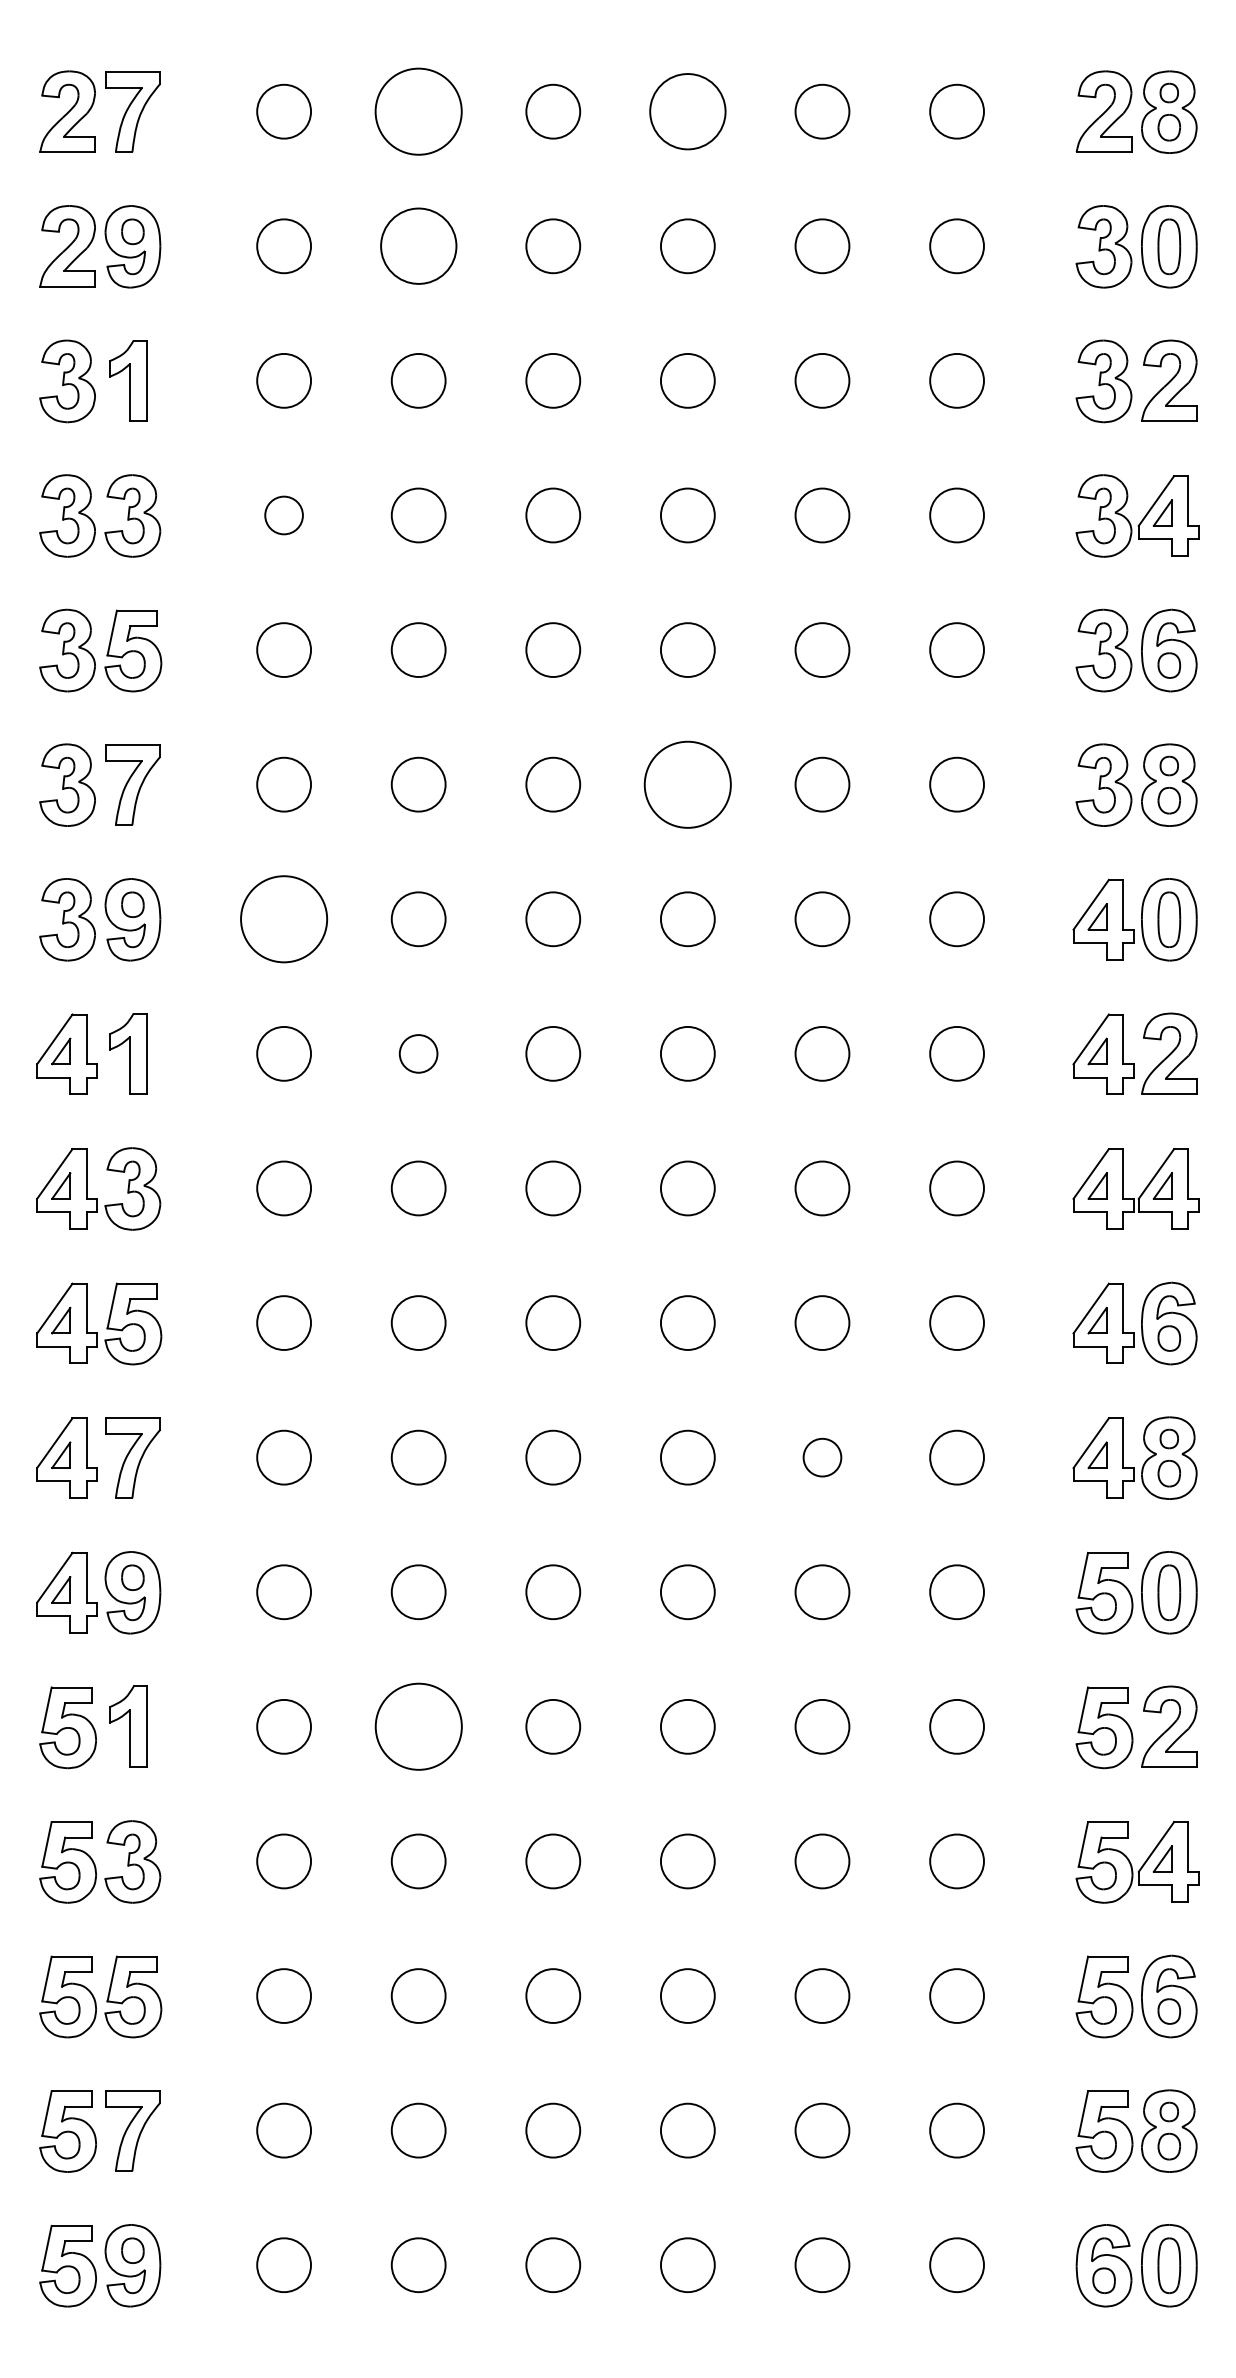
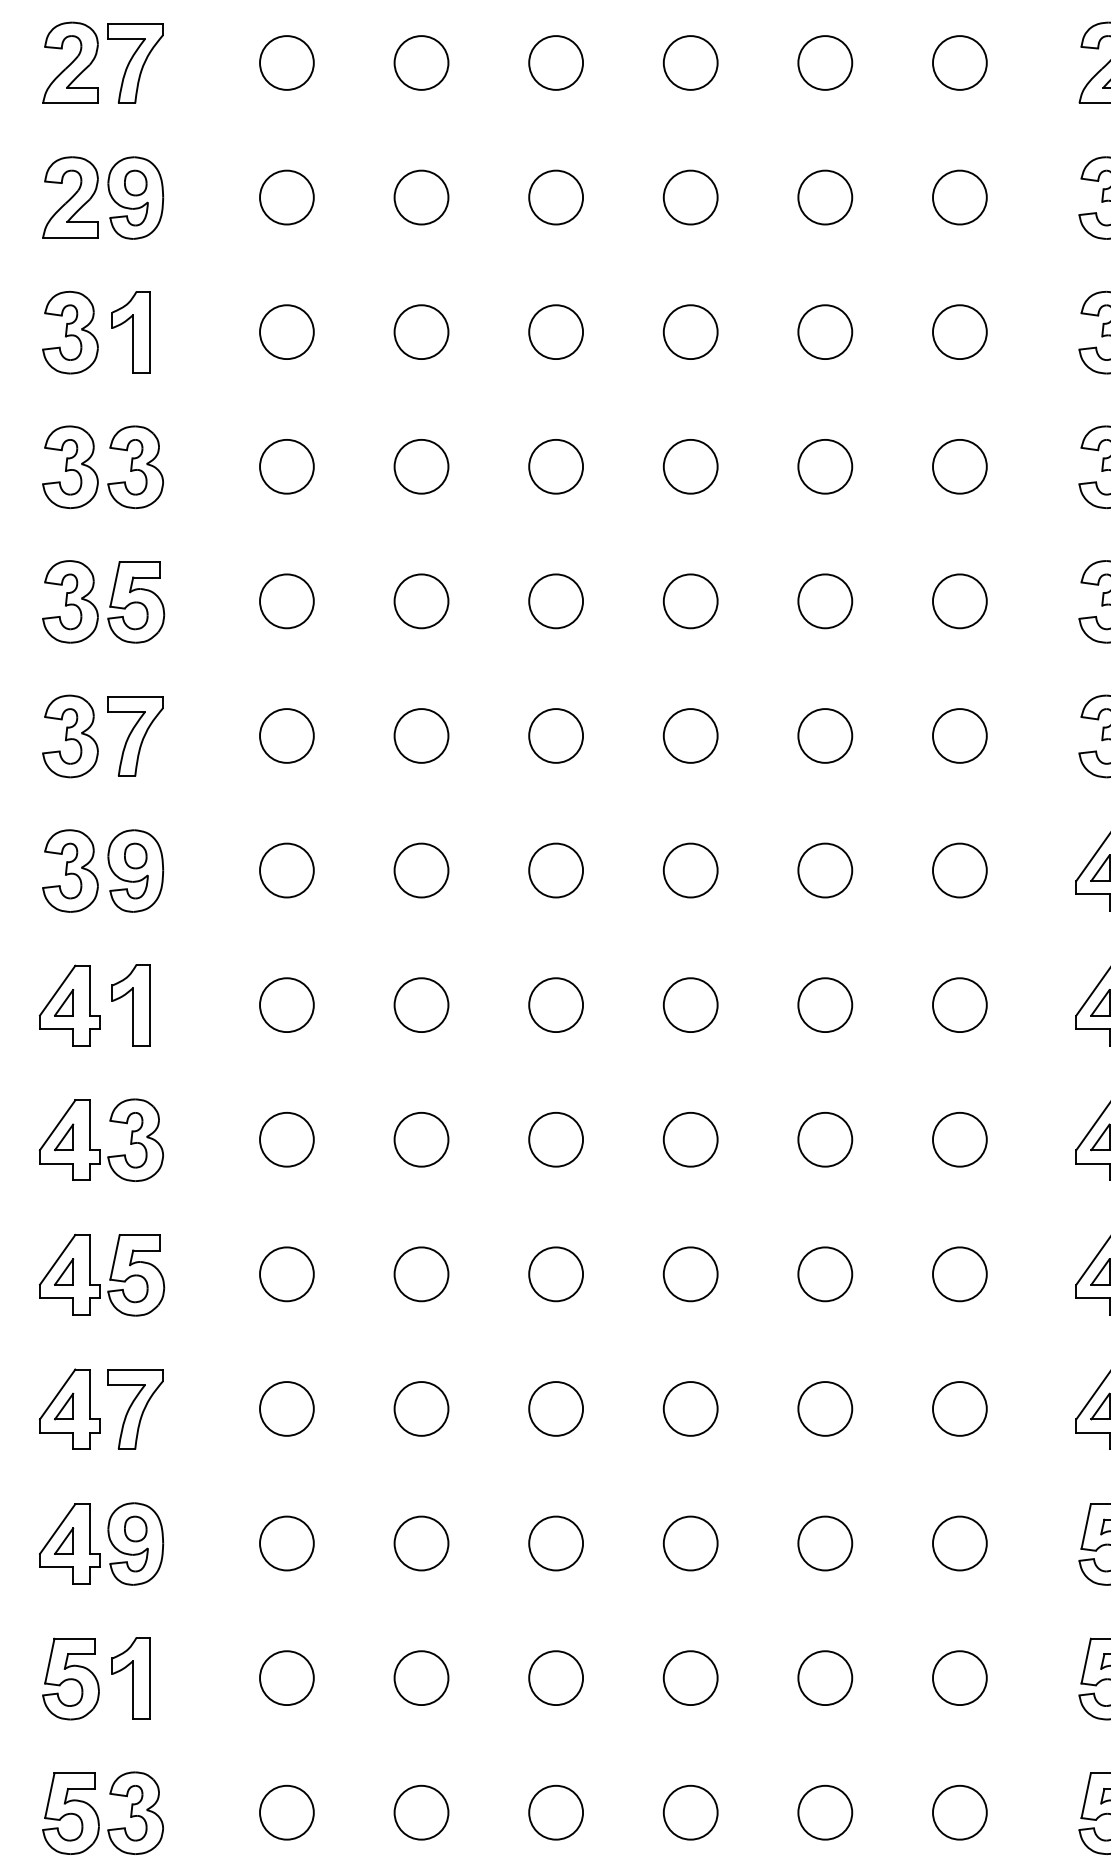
circle: (418, 111) -> (421, 62), size x0.62
circle: (687, 111) -> (690, 62), size x0.71
circle: (418, 246) -> (421, 197), size x0.71
circle: (284, 515) -> (287, 466), size x1.43
circle: (687, 784) -> (690, 735), size x0.62
circle: (284, 919) -> (287, 870), size x0.62
circle: (418, 1053) -> (421, 1004), size x1.43
circle: (822, 1457) -> (825, 1408), size x1.43
circle: (418, 1726) -> (421, 1677), size x0.62

